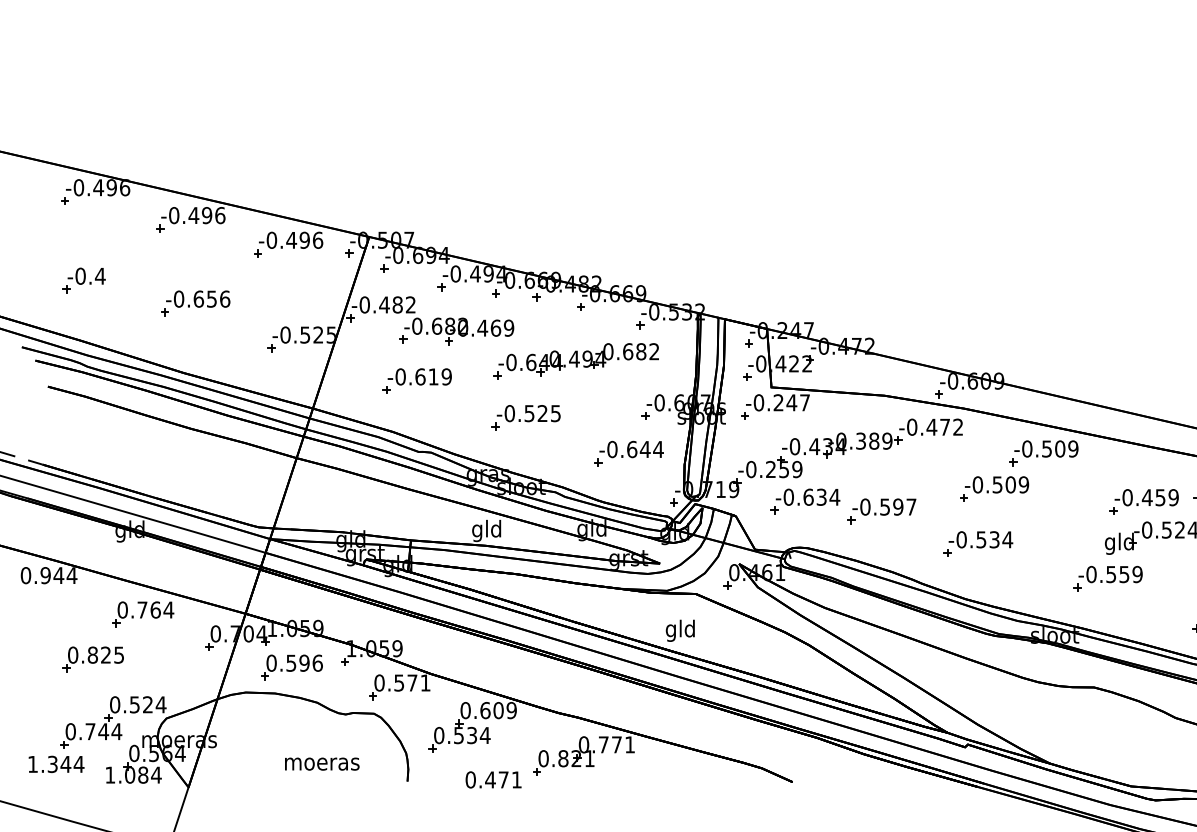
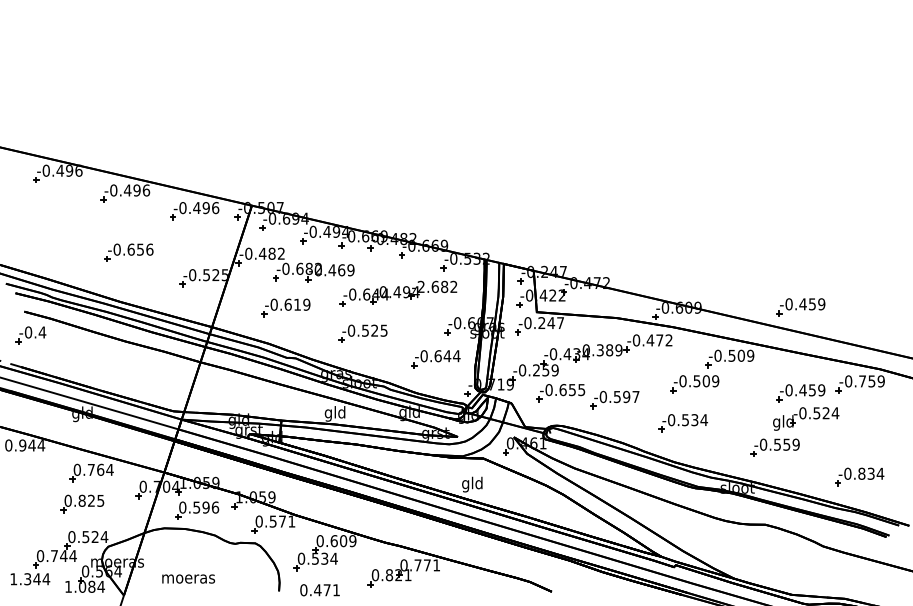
part: (83, 280) -> (30, 335), moved
text: (607, 351) -> (420, 286), -0.682 -> -2.682
part: (1143, 380) -> (800, 307), added
text: (828, 497) -> (577, 390), -0.634 -> -0.655
part: (93, 658) -> (82, 503), moved
text: (322, 763) -> (188, 578), moved
text: (492, 780) -> (319, 590), moved

